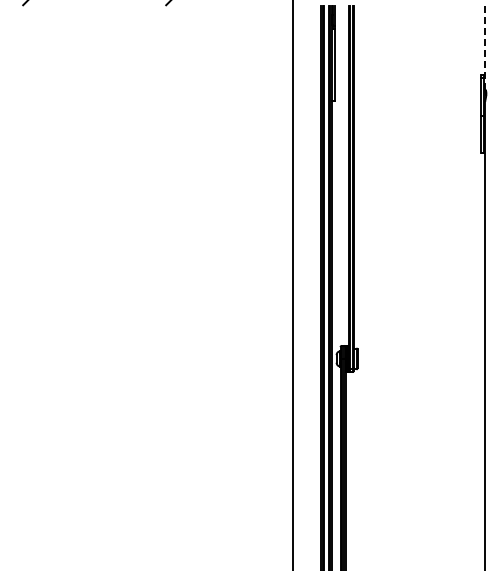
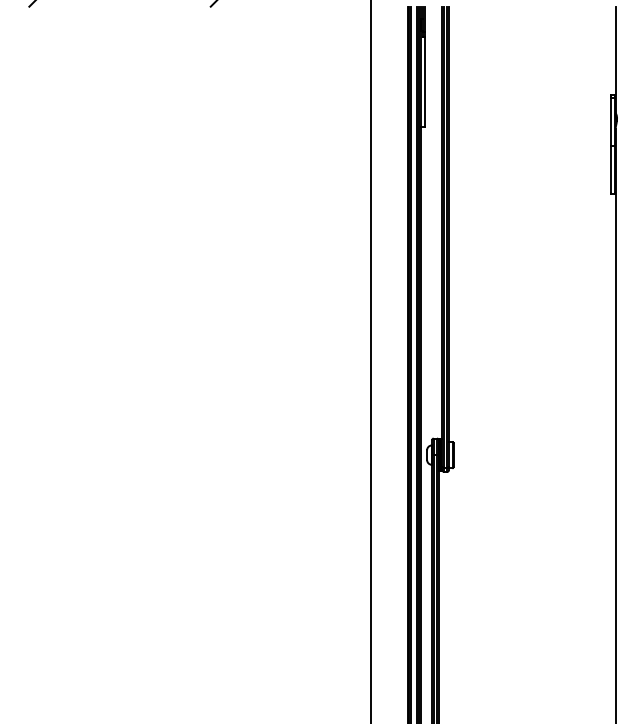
line: (485, 48) -> (615, 61), dashed -> solid

